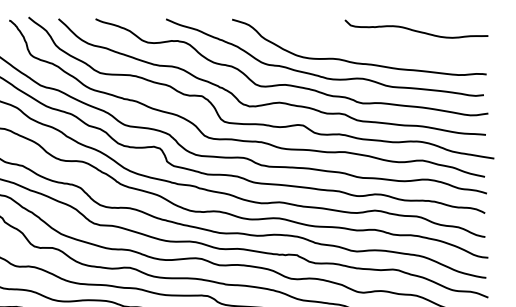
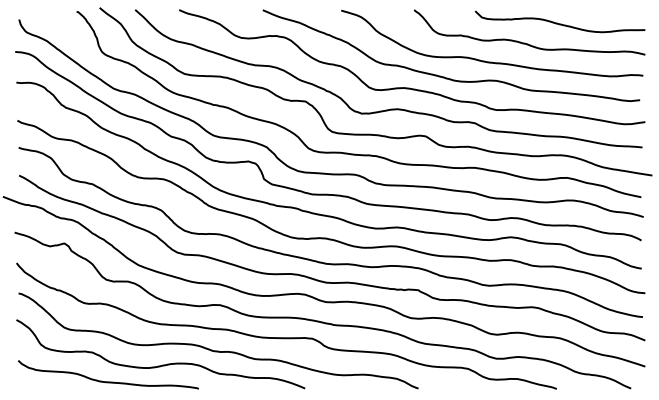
curve: (387, 46) -> (525, 42), added

